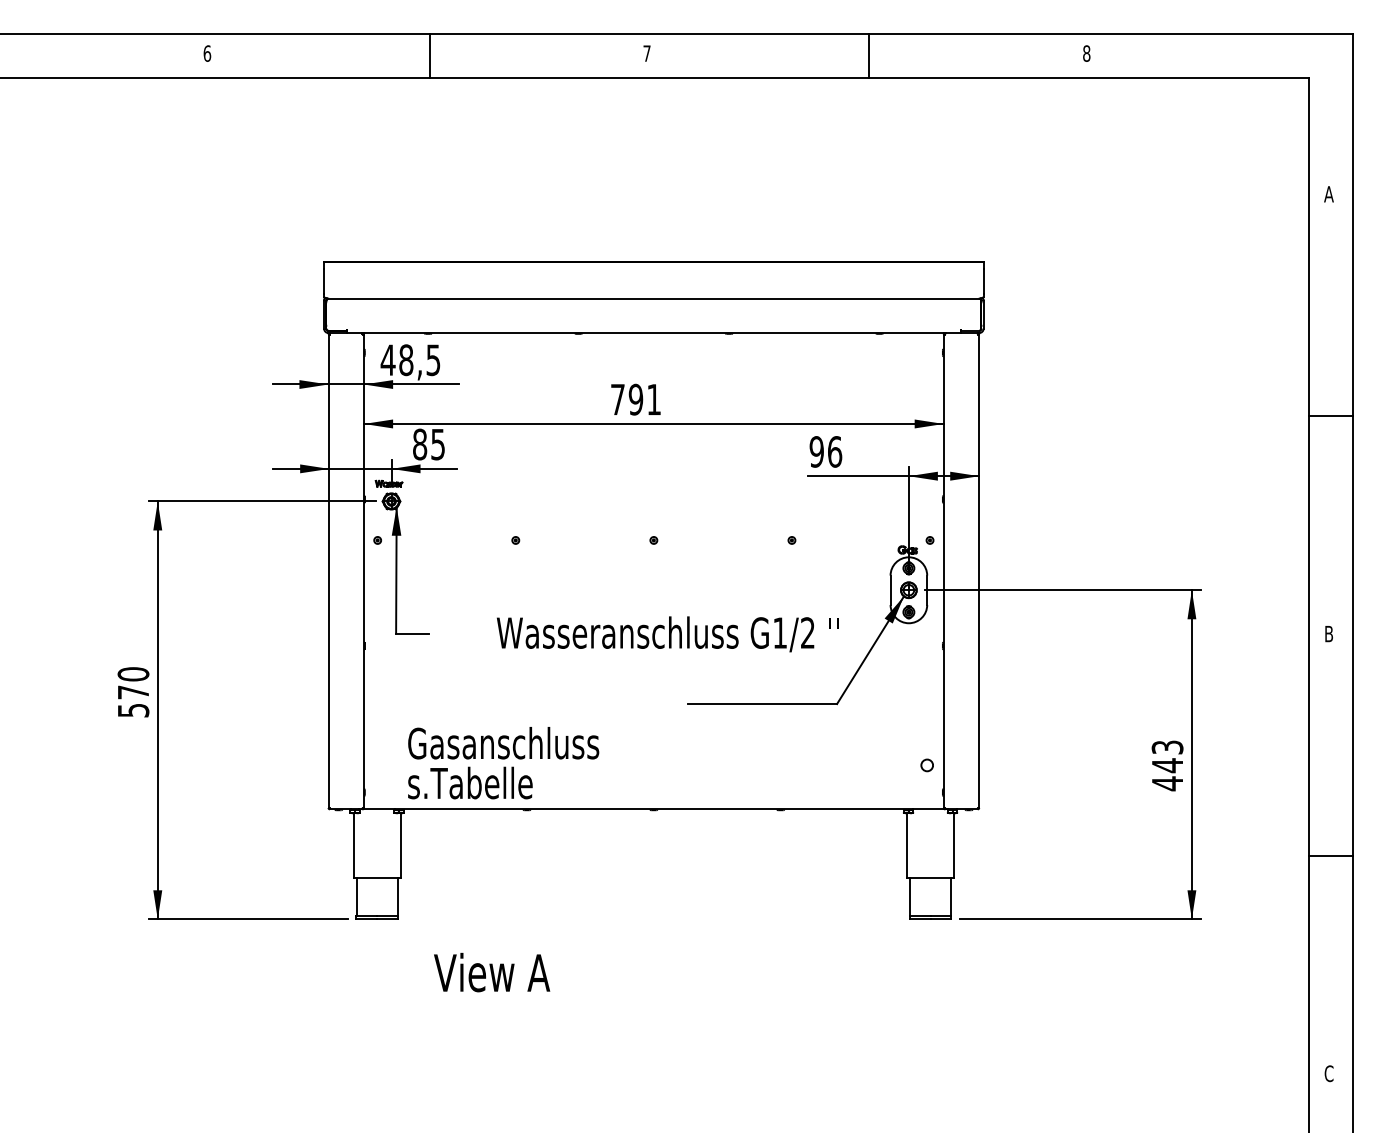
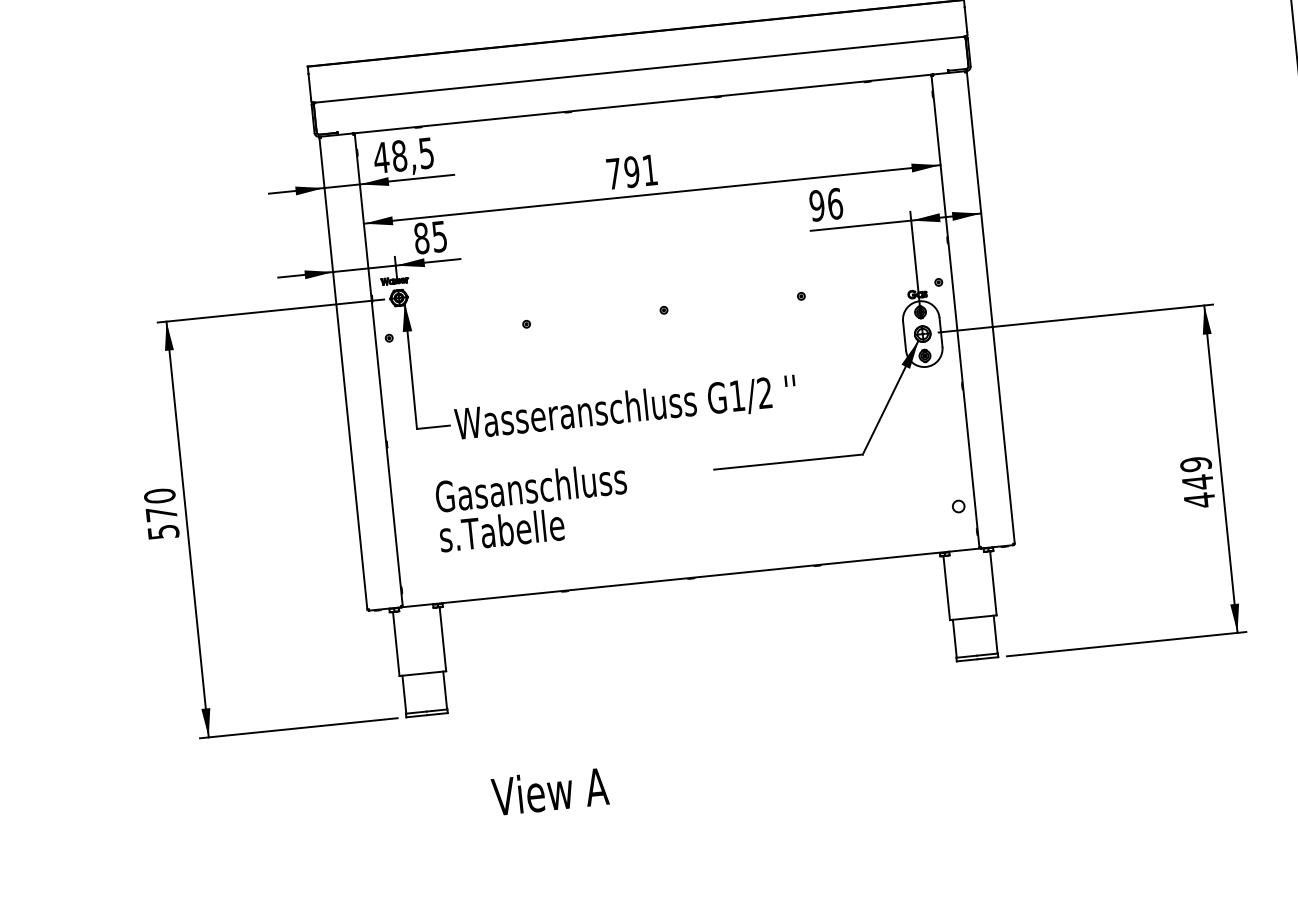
text: (667, 634) -> (625, 408), moved
text: (1167, 747) -> (1195, 464), 443 -> 449
text: (503, 763) -> (532, 507), moved
text: (492, 972) -> (550, 791), moved

